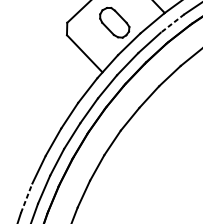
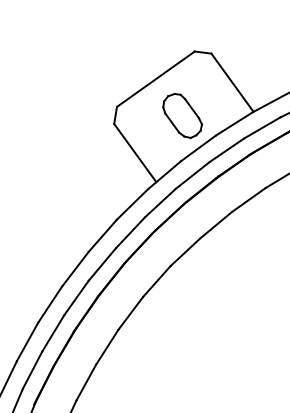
line: (172, 23) -> (262, 127), dashed -> solid
line: (26, 198) -> (27, 341), dashed -> solid

